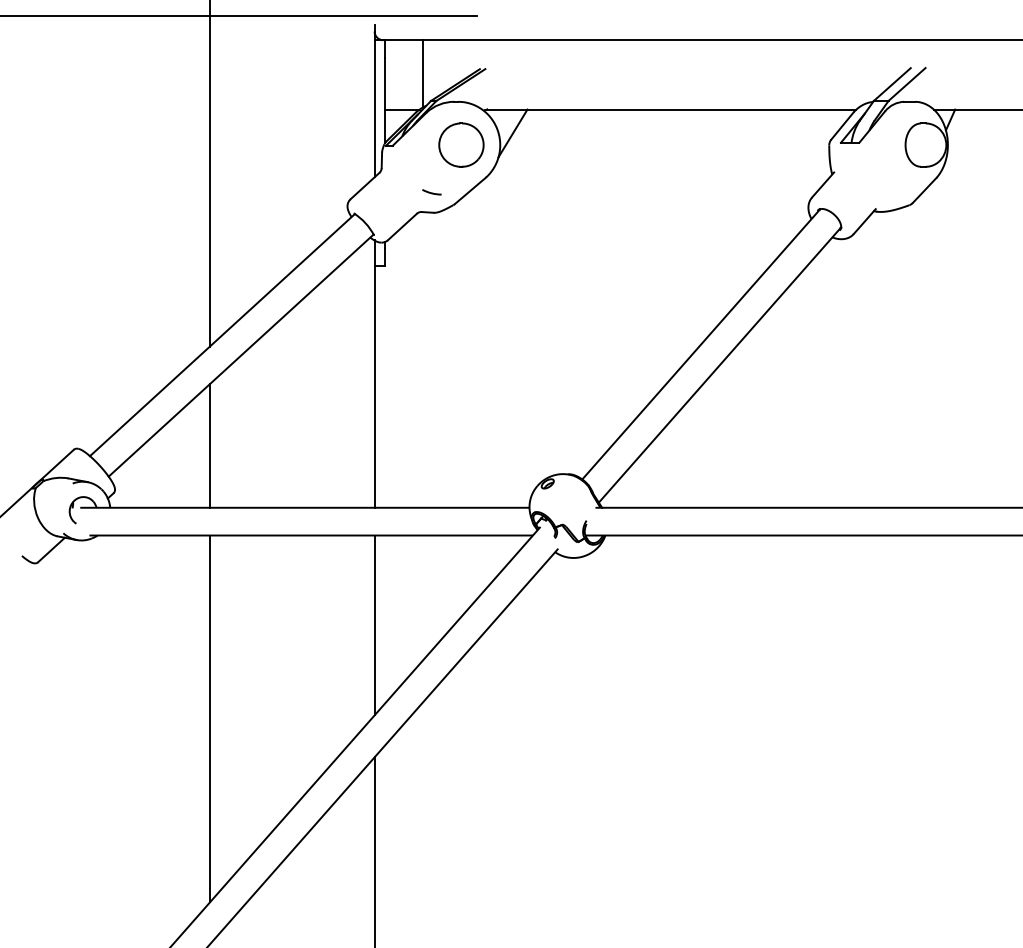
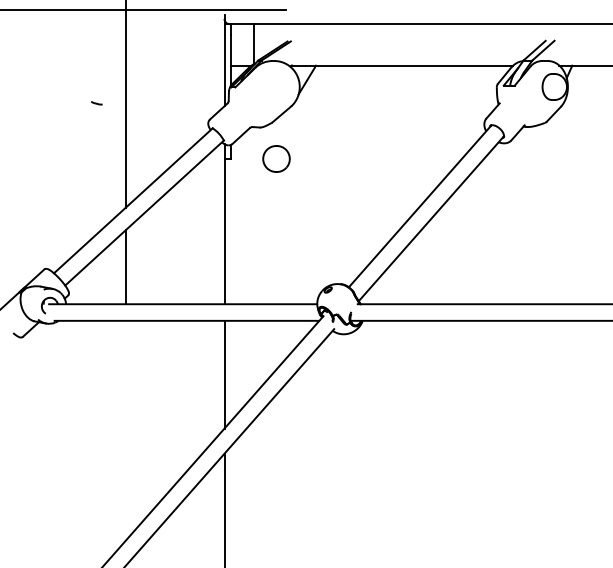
part: (461, 144) -> (276, 158), moved
arc: (431, 192) -> (96, 103), moved
line: (209, 718) -> (125, 430), removed

